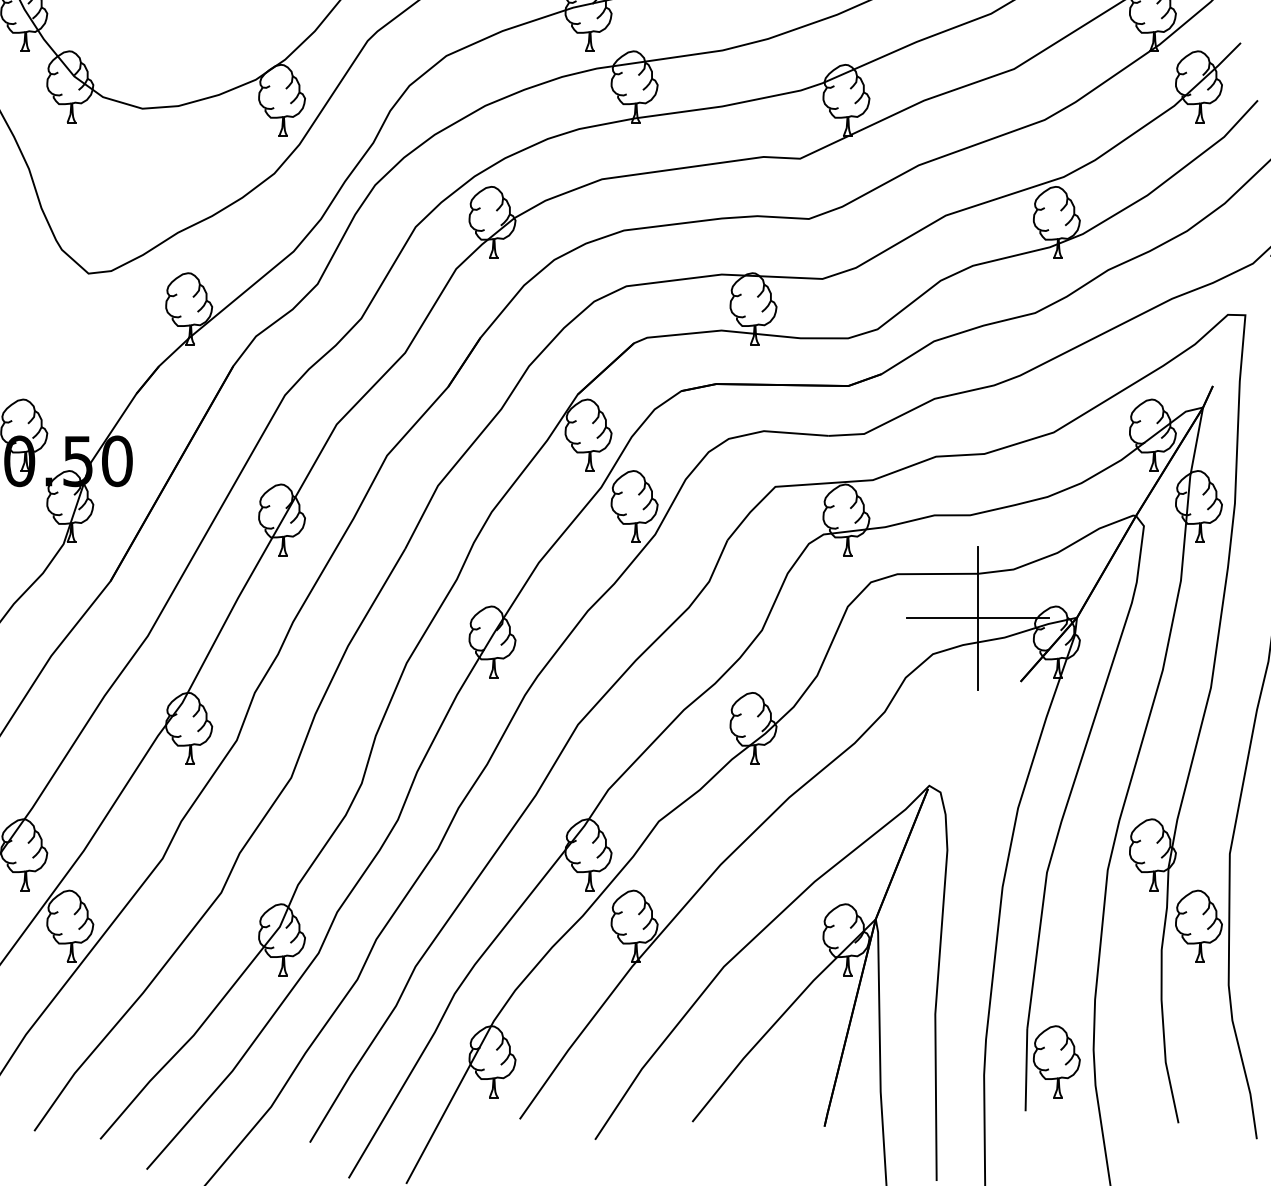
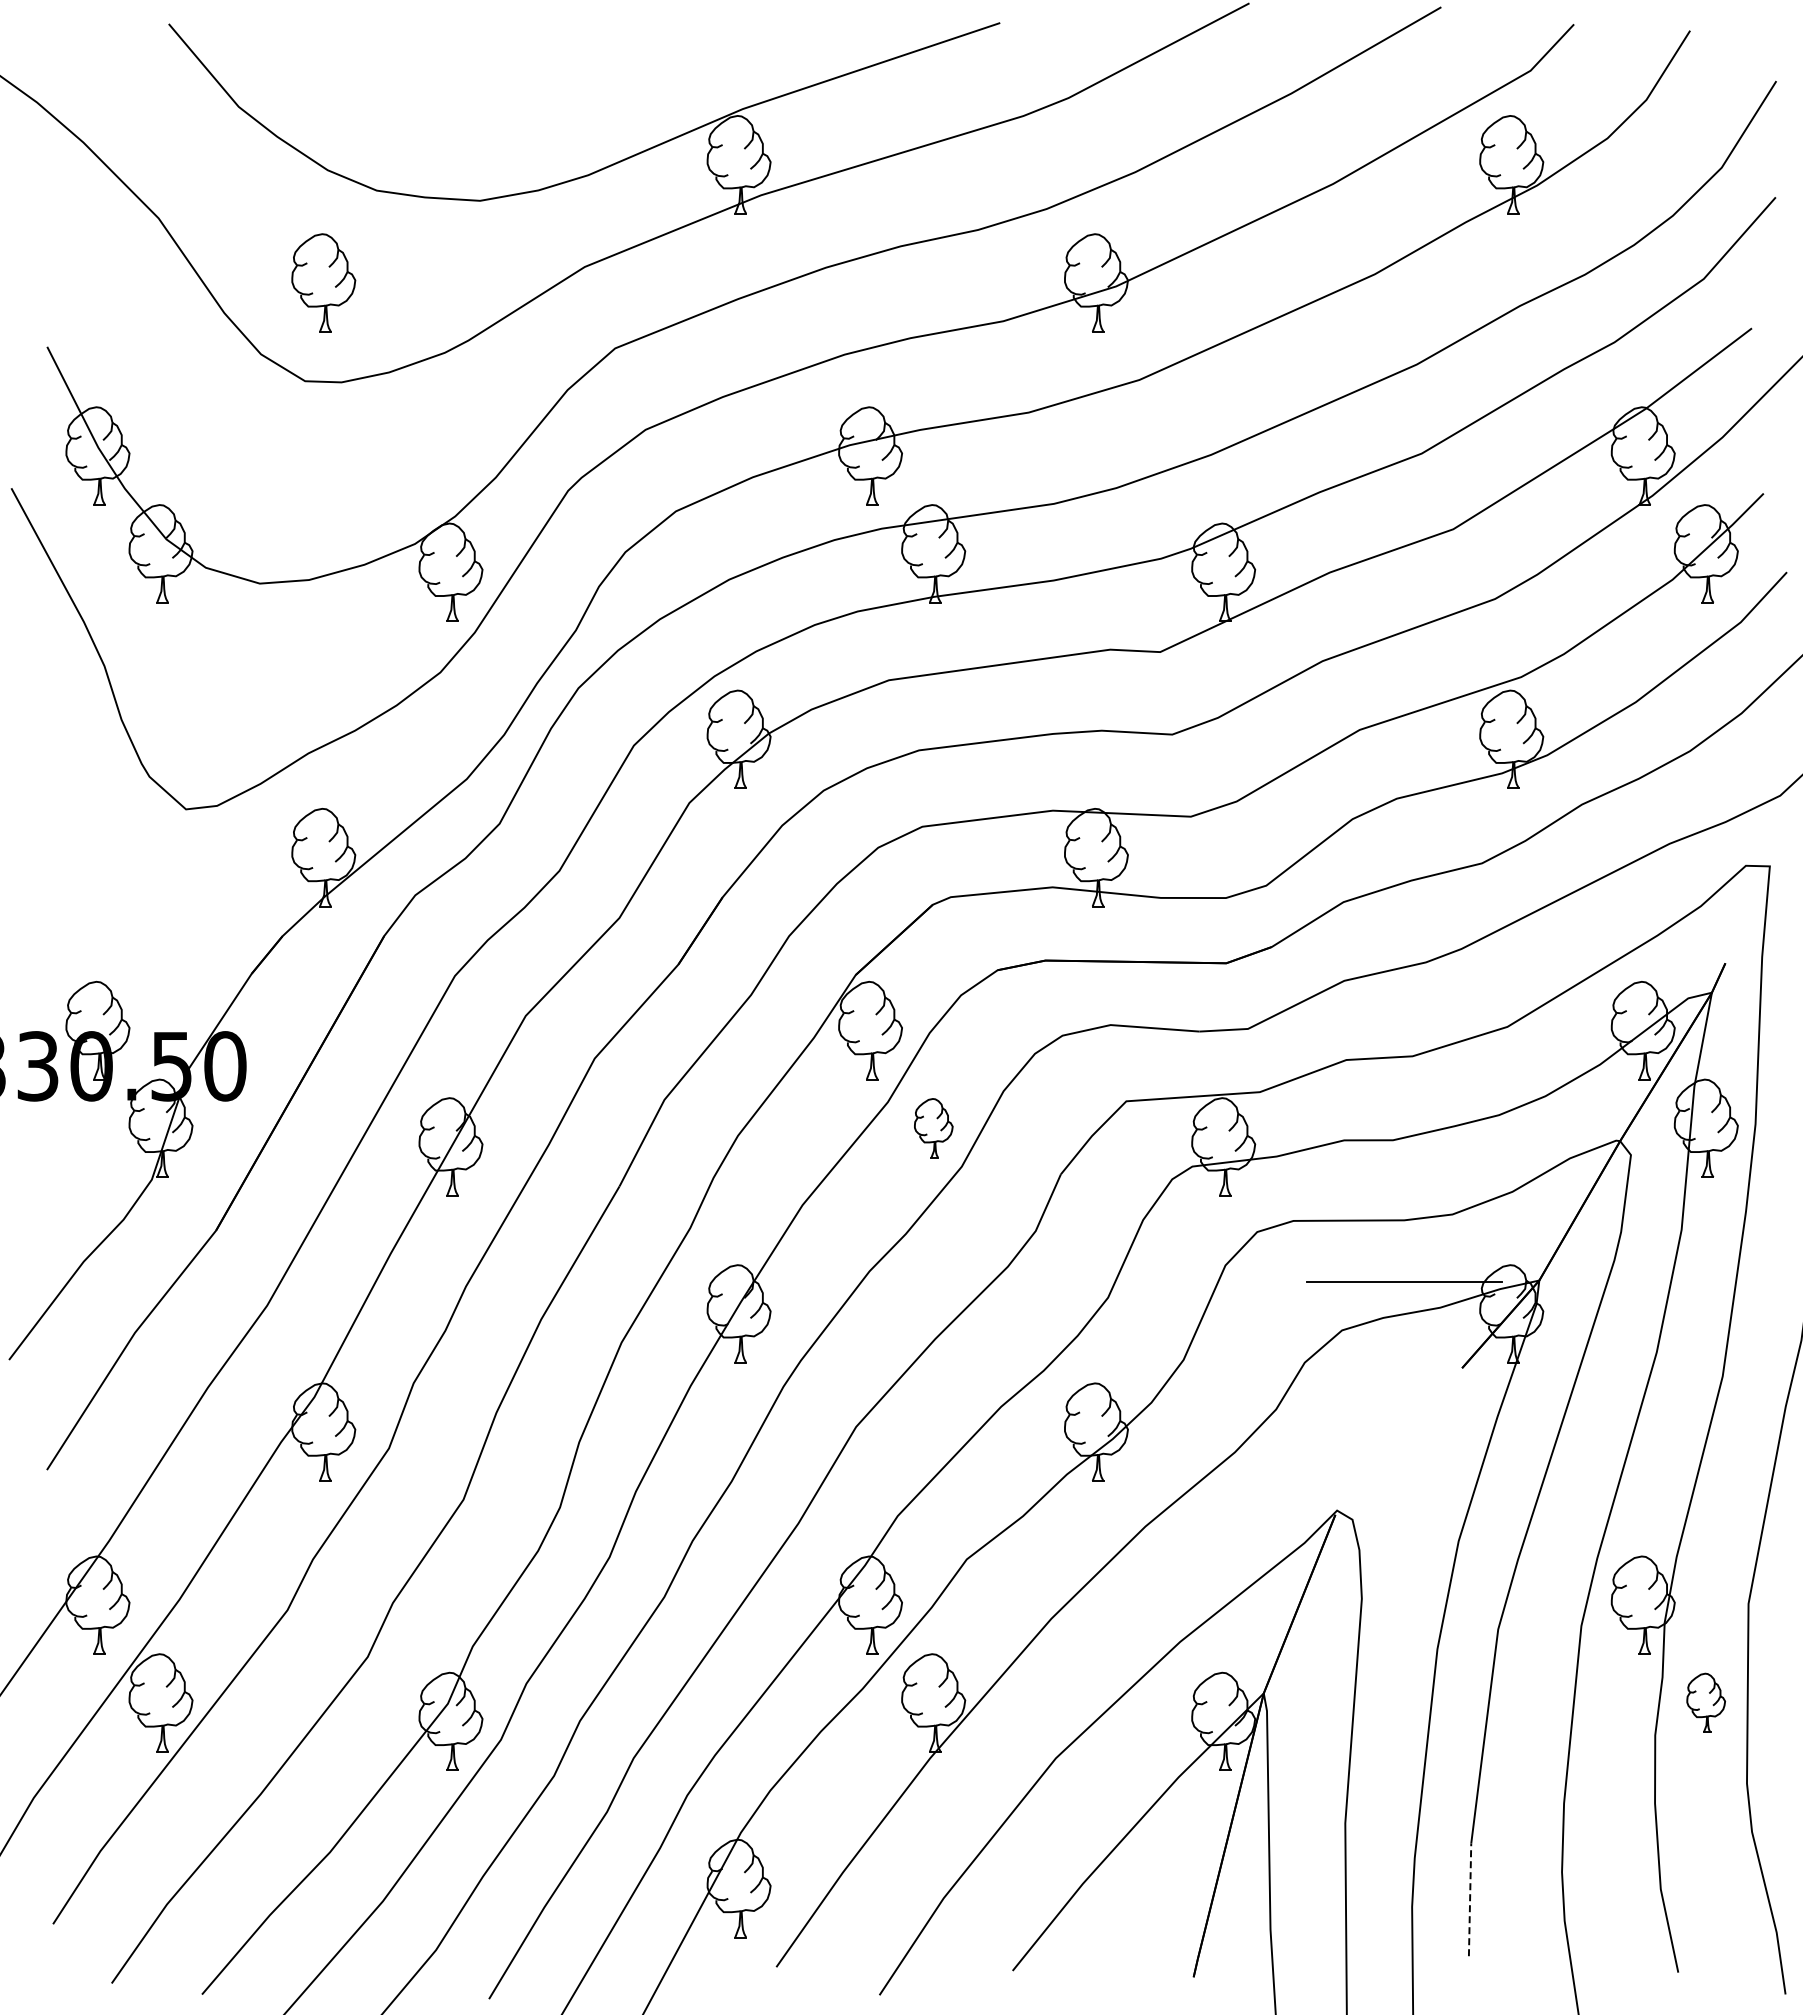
part: (634, 505) -> (933, 1127), size x0.6
line: (978, 618) -> (1404, 1281), removed
part: (1198, 925) -> (1705, 1702), size x0.6
part: (1056, 1061) -> (1511, 1888), removed
line: (1026, 1069) -> (1470, 1899), solid -> dashed

